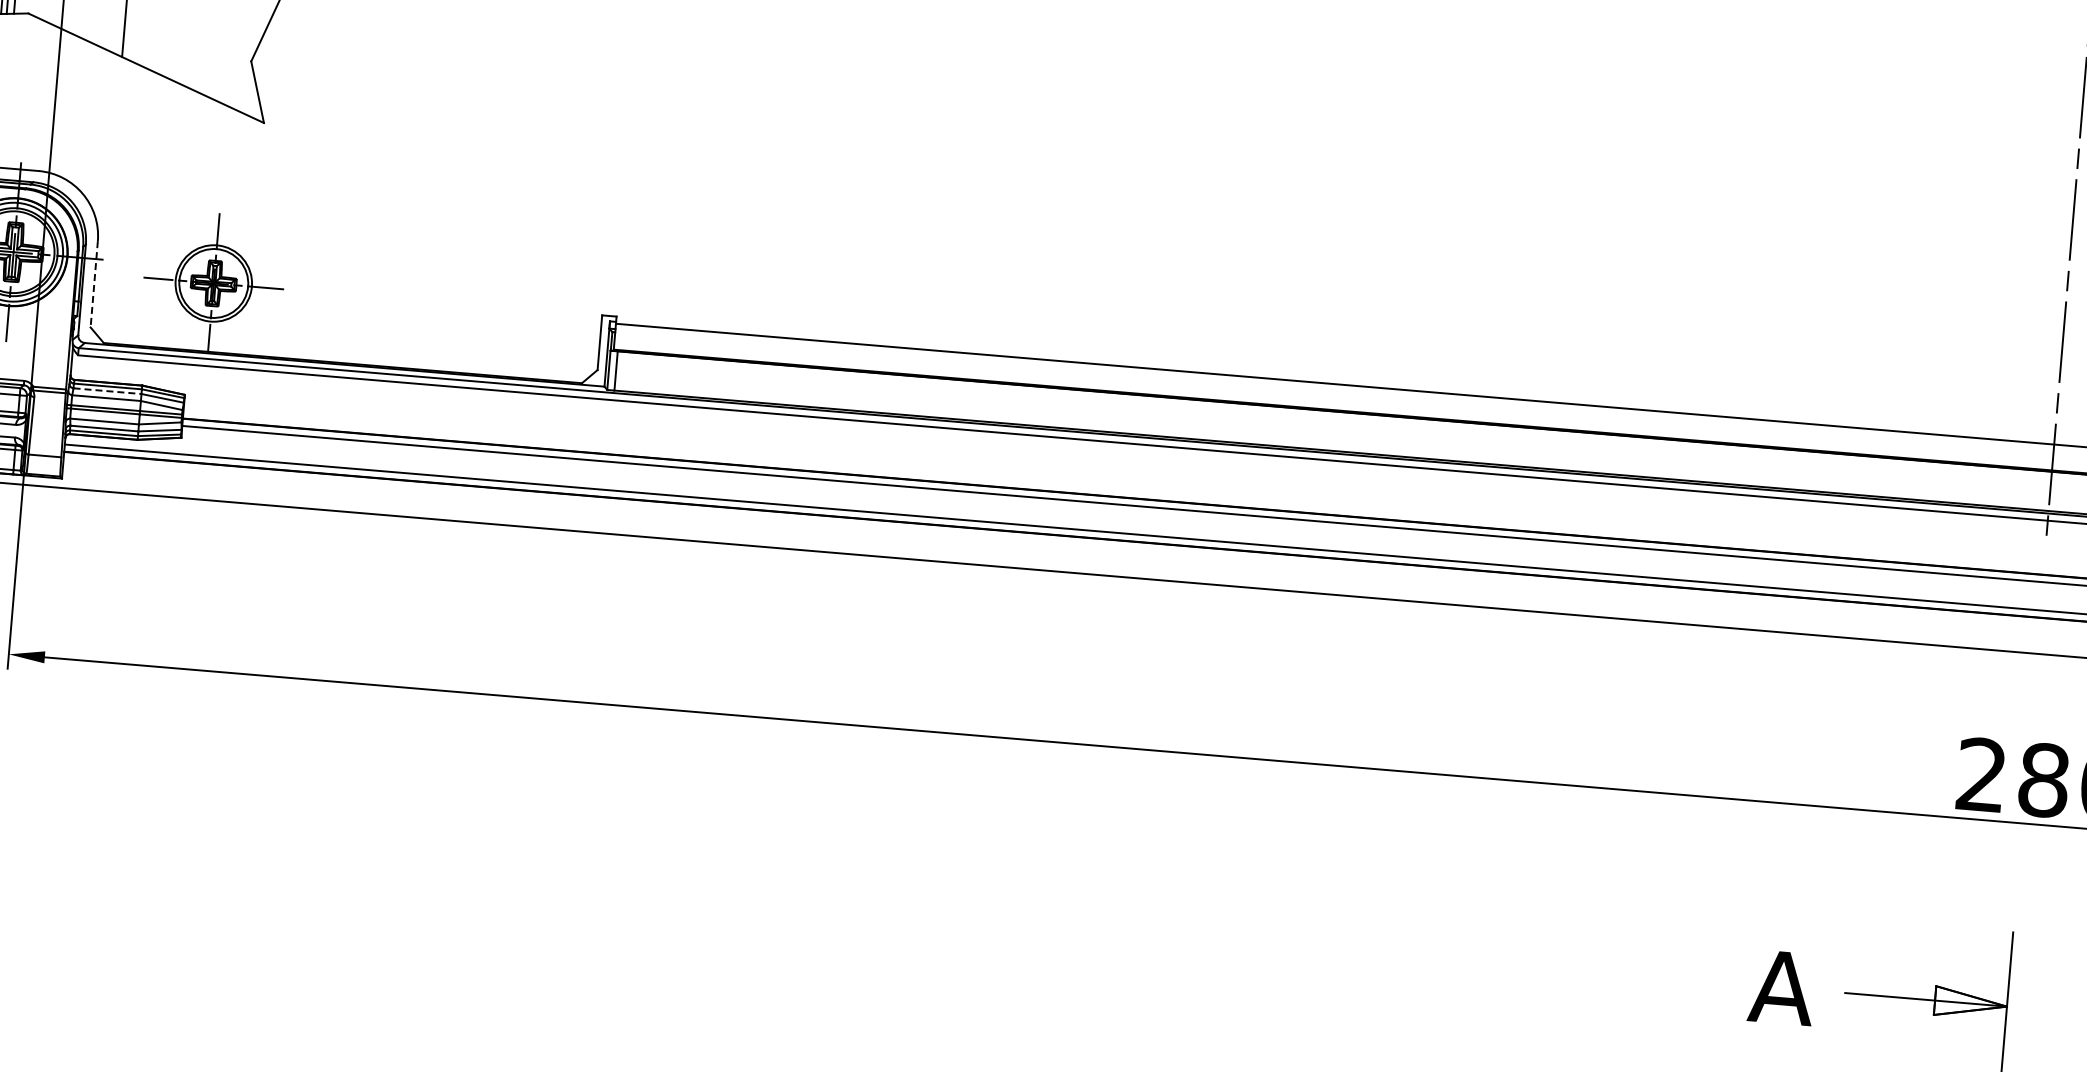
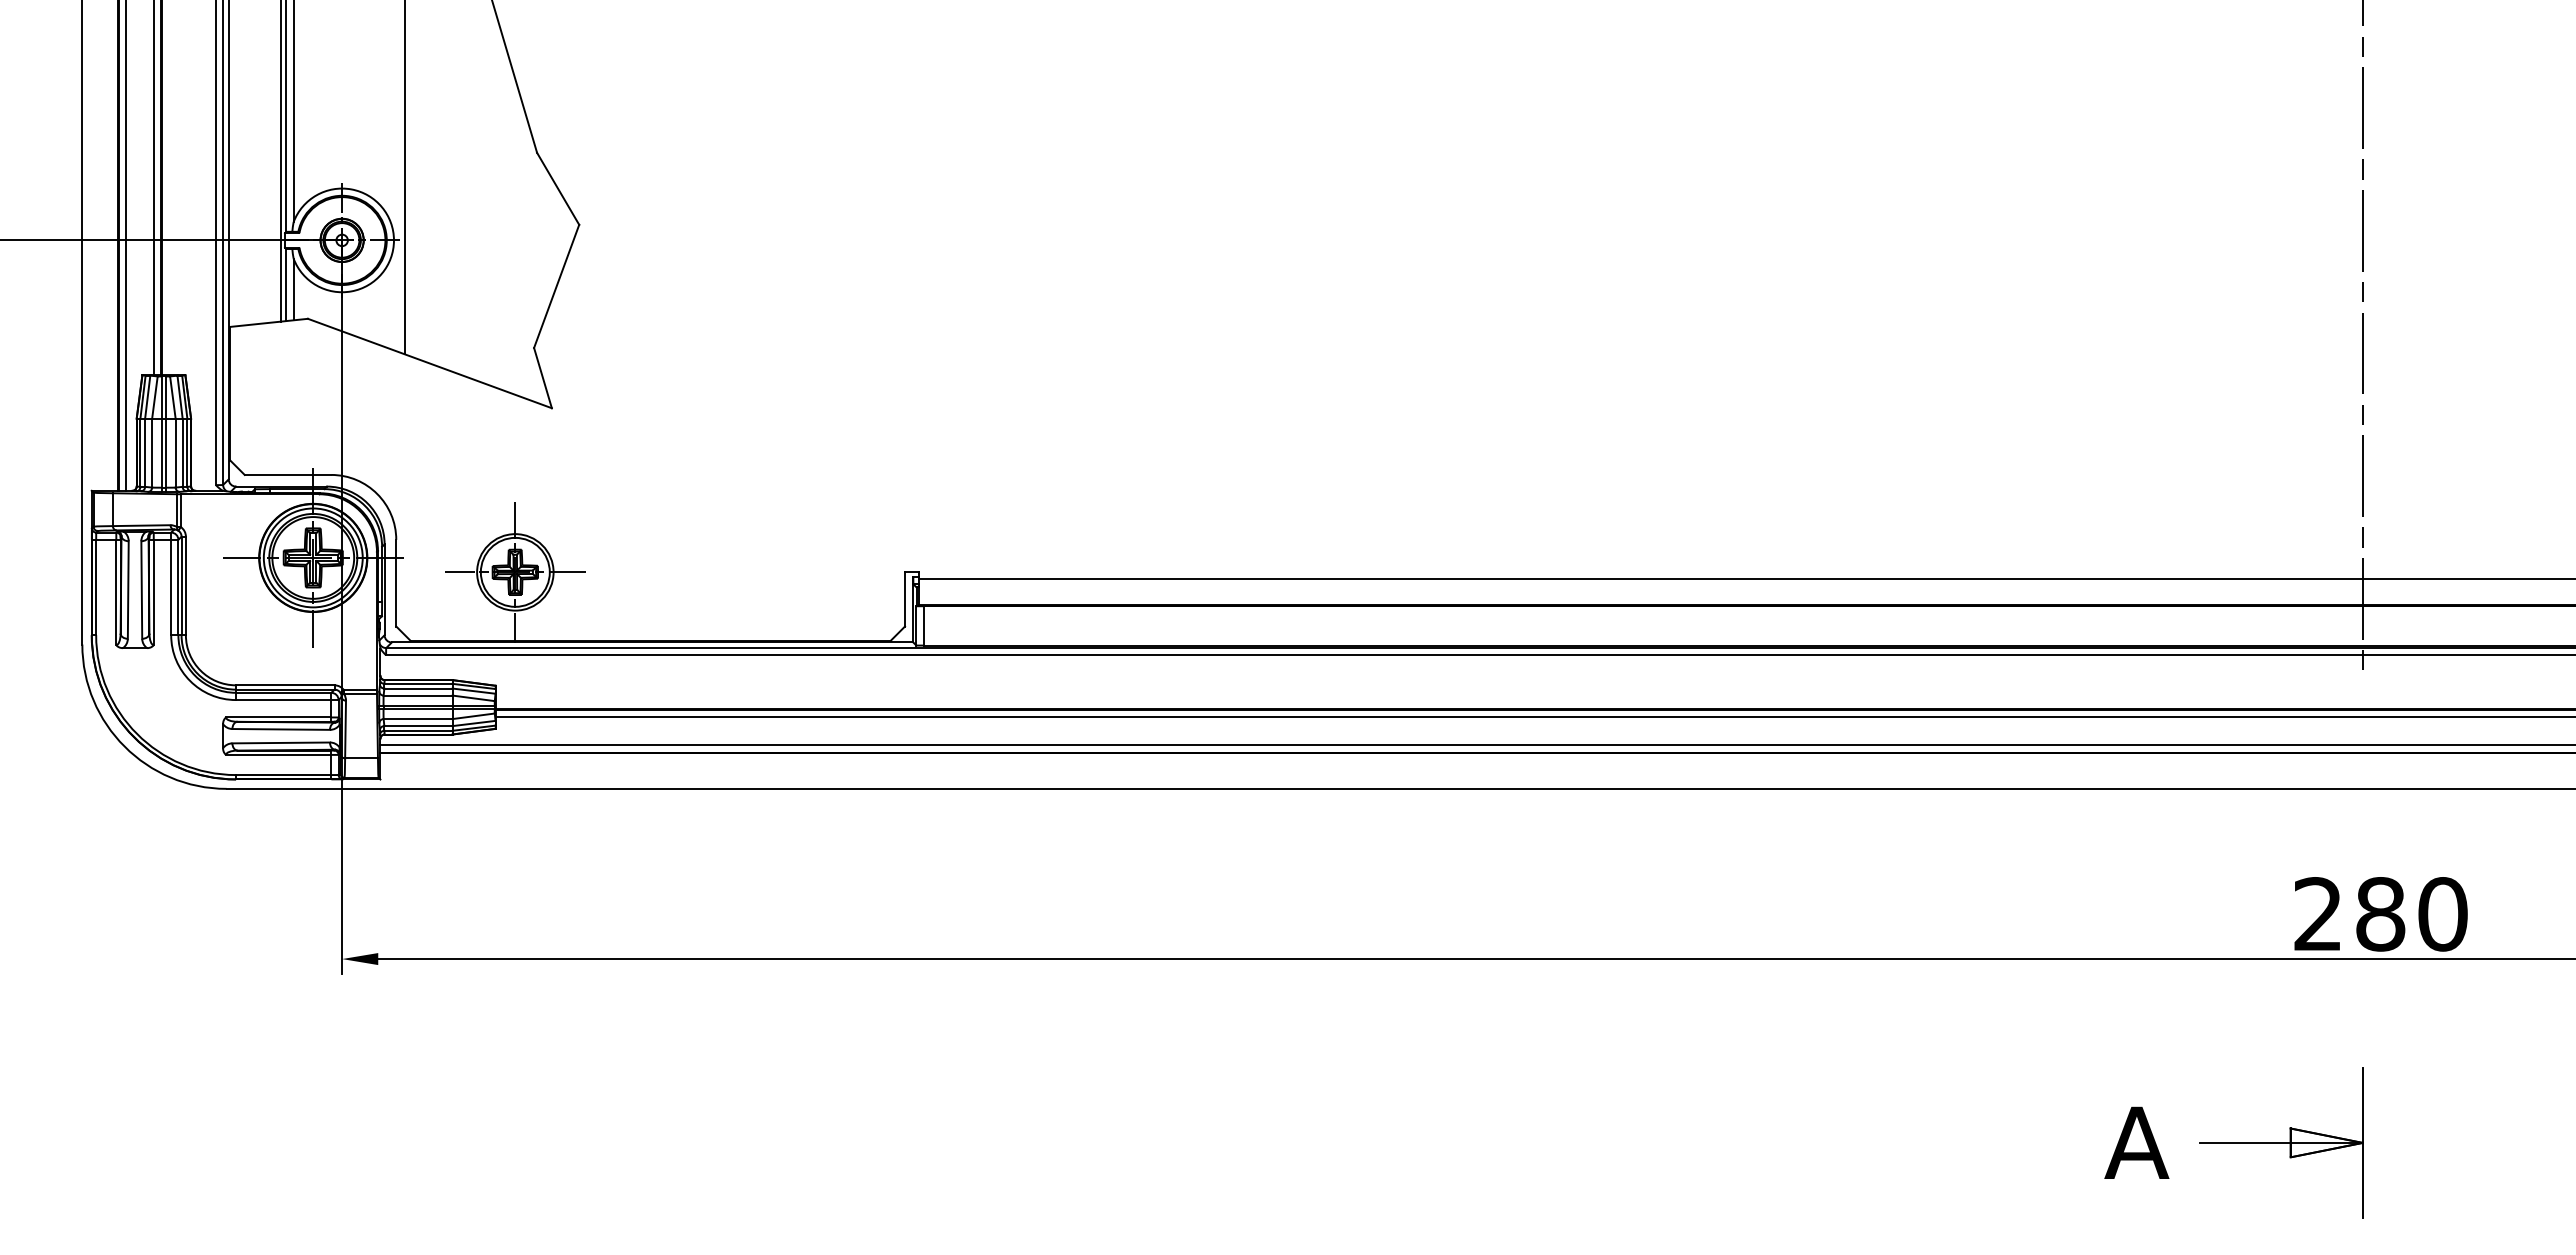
line: (94, 284) -> (396, 583), dashed -> solid
line: (107, 391) -> (418, 688), dashed -> solid

